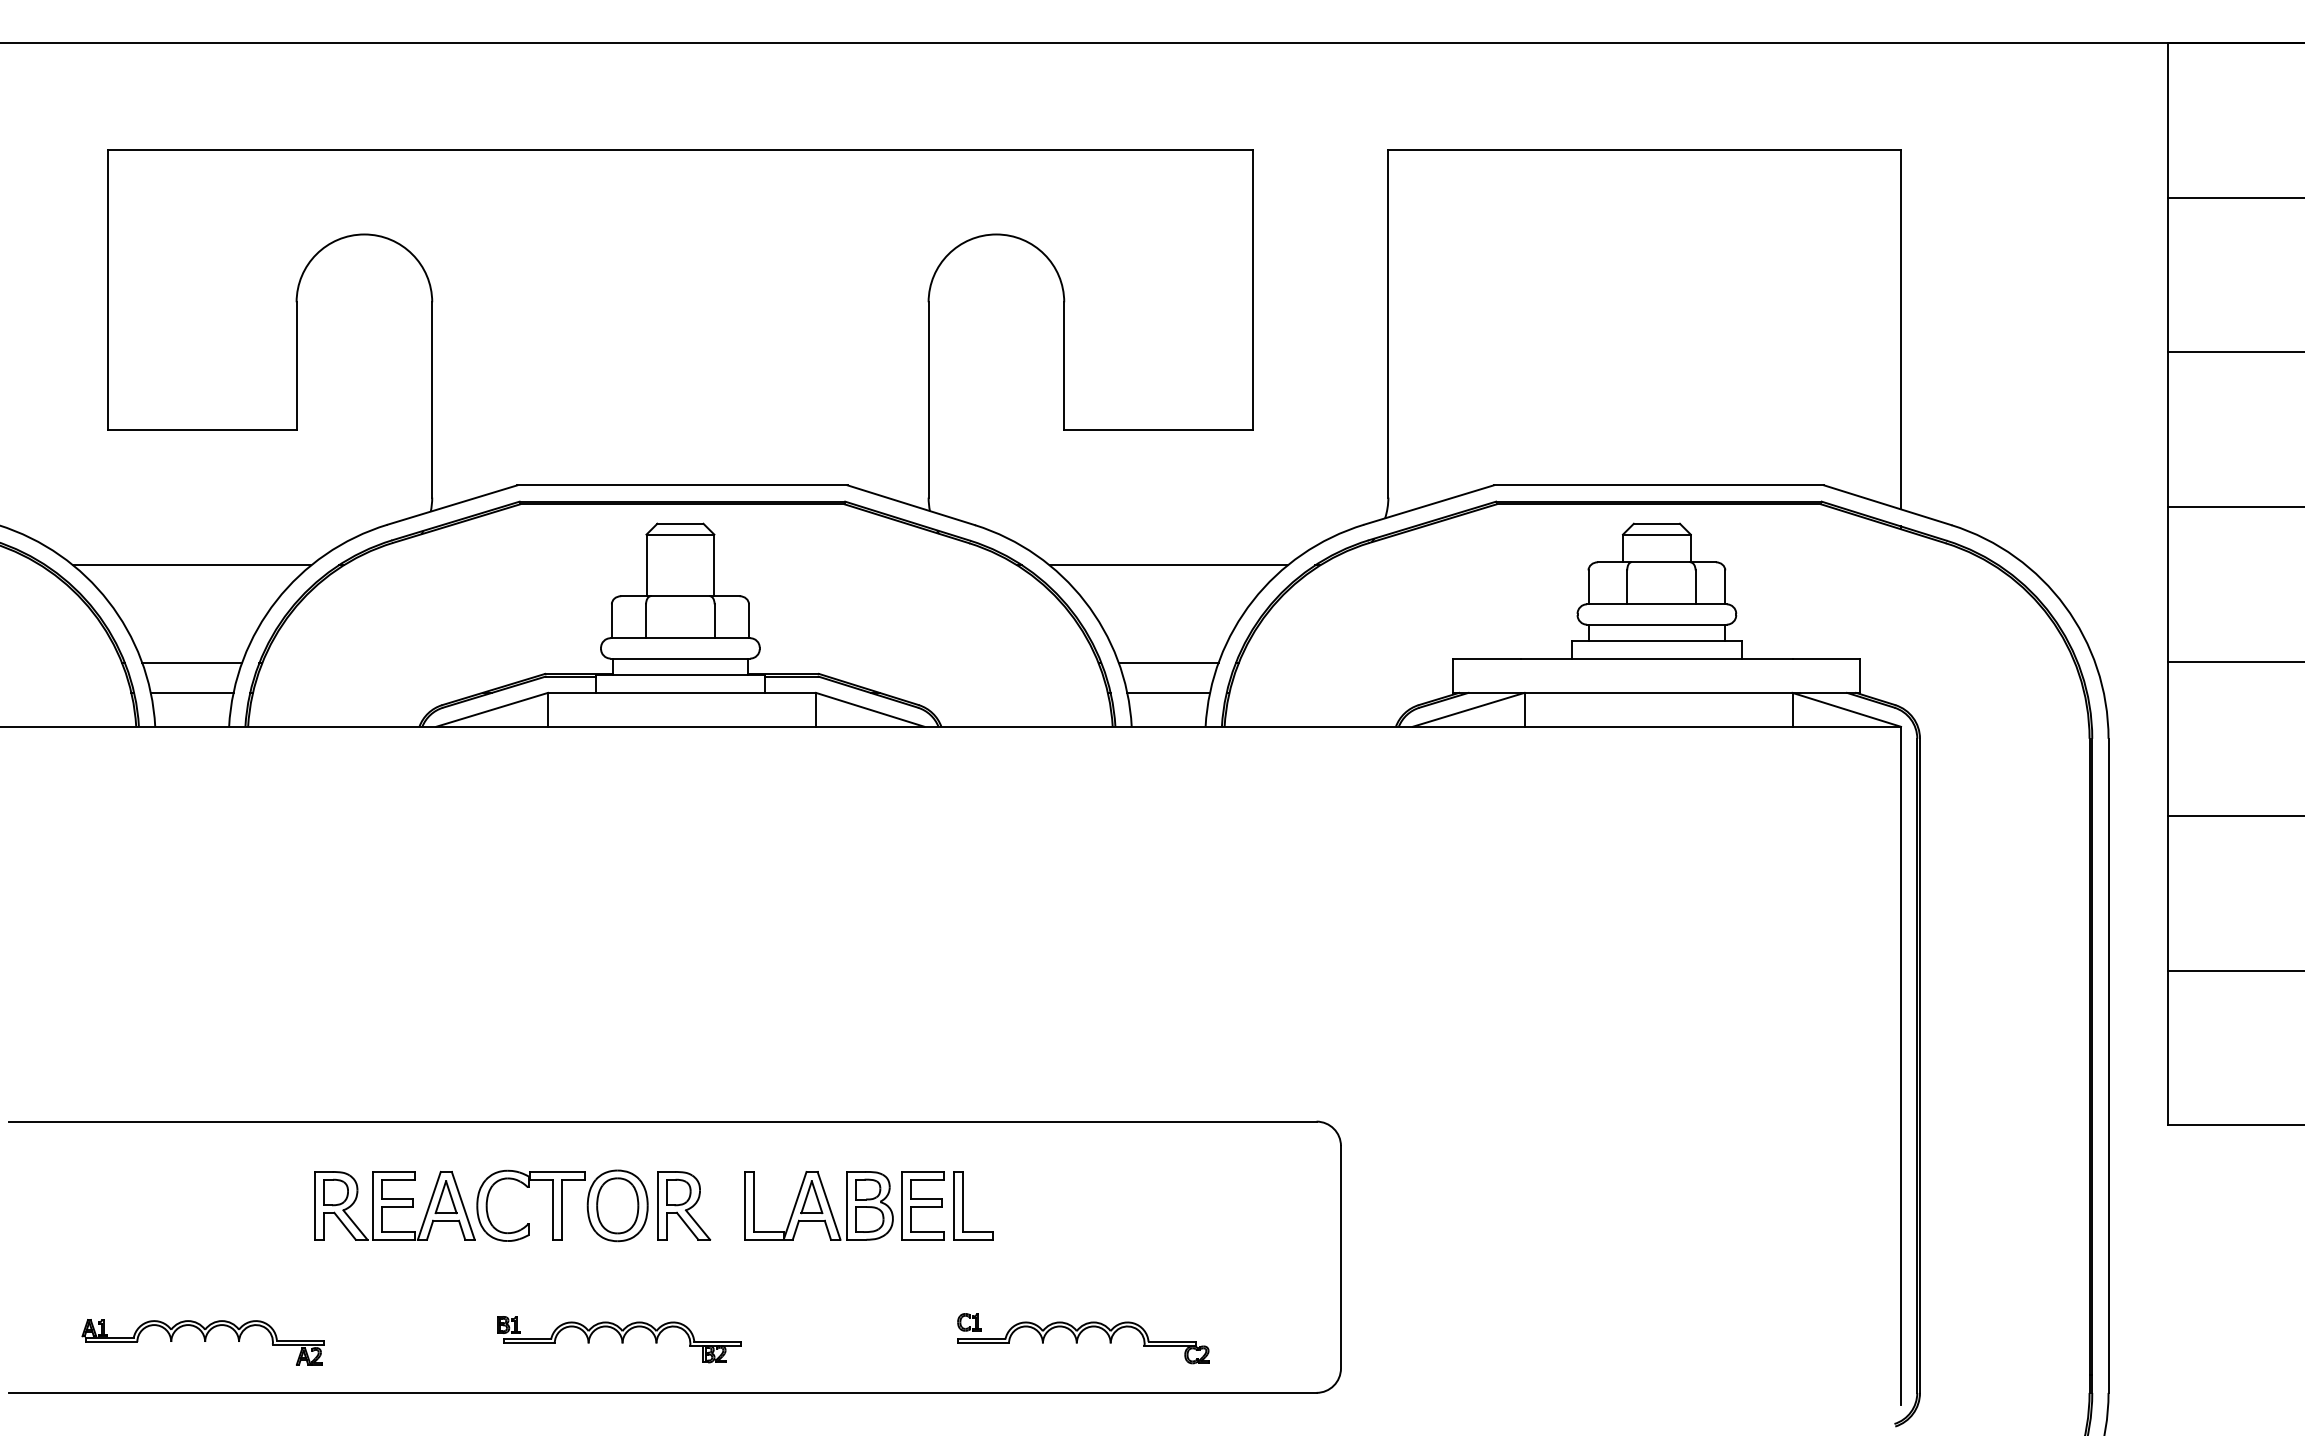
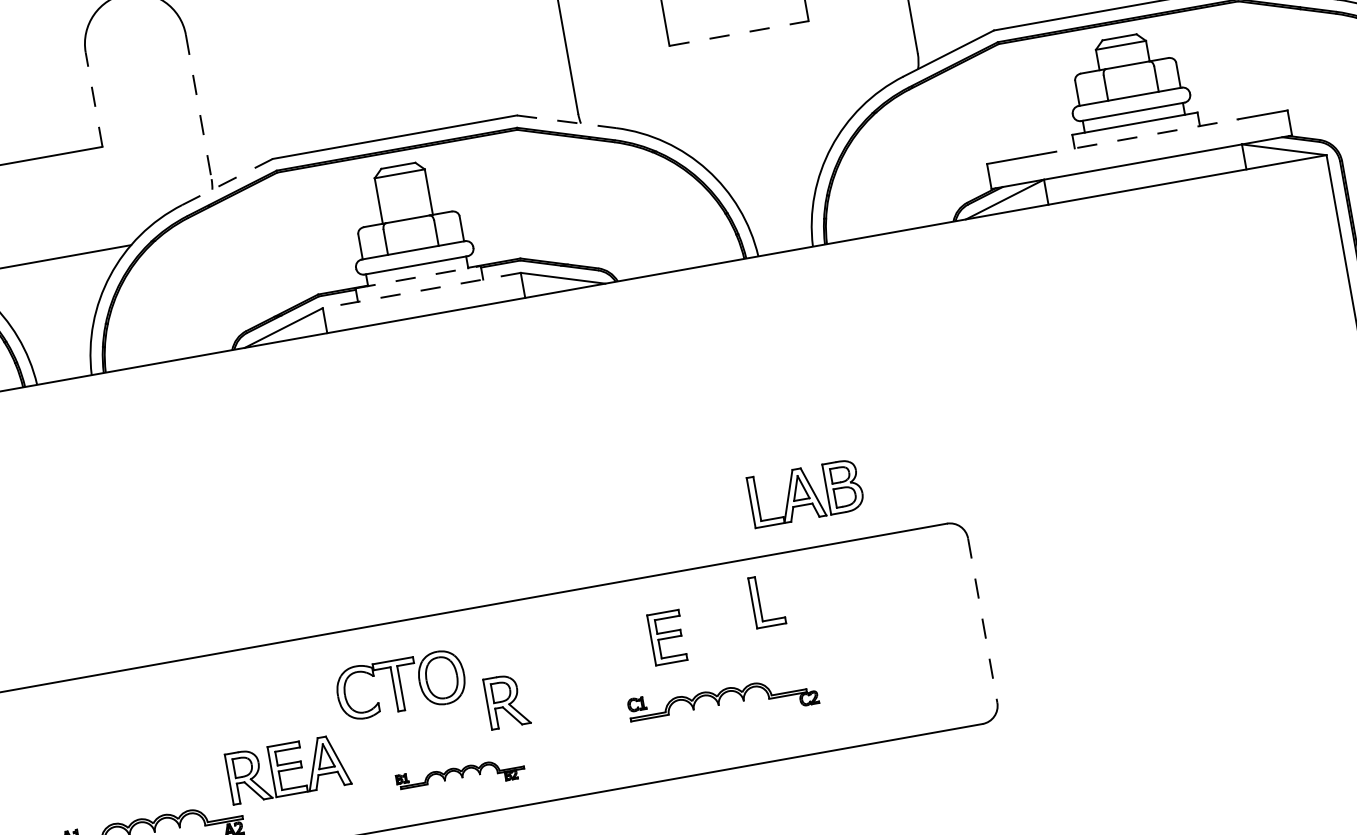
line: (296, 366) -> (94, 100), solid -> dashed
line: (432, 399) -> (198, 106), solid -> dashed
line: (1158, 429) -> (739, 33), solid -> dashed
line: (452, 505) -> (227, 182), solid -> dashed
line: (911, 505) -> (566, 121), solid -> dashed
line: (1168, 565) -> (764, 132), removed
line: (1656, 658) -> (1136, 136), solid -> dashed
line: (192, 663) -> (56, 333), removed
line: (1168, 663) -> (777, 204), removed
line: (680, 674) -> (418, 277), solid -> dashed
line: (191, 692) -> (59, 354), removed
line: (681, 692) -> (421, 290), solid -> dashed
line: (1168, 692) -> (781, 226), removed
part: (394, 1205) -> (287, 768), moved
part: (684, 1205) -> (507, 700), moved
part: (818, 1205) -> (805, 493), moved
part: (963, 1205) -> (759, 601), moved
line: (1340, 1257) -> (982, 620), solid -> dashed
part: (1083, 1338) -> (723, 701), moved
part: (619, 1339) -> (460, 776), size x0.7

